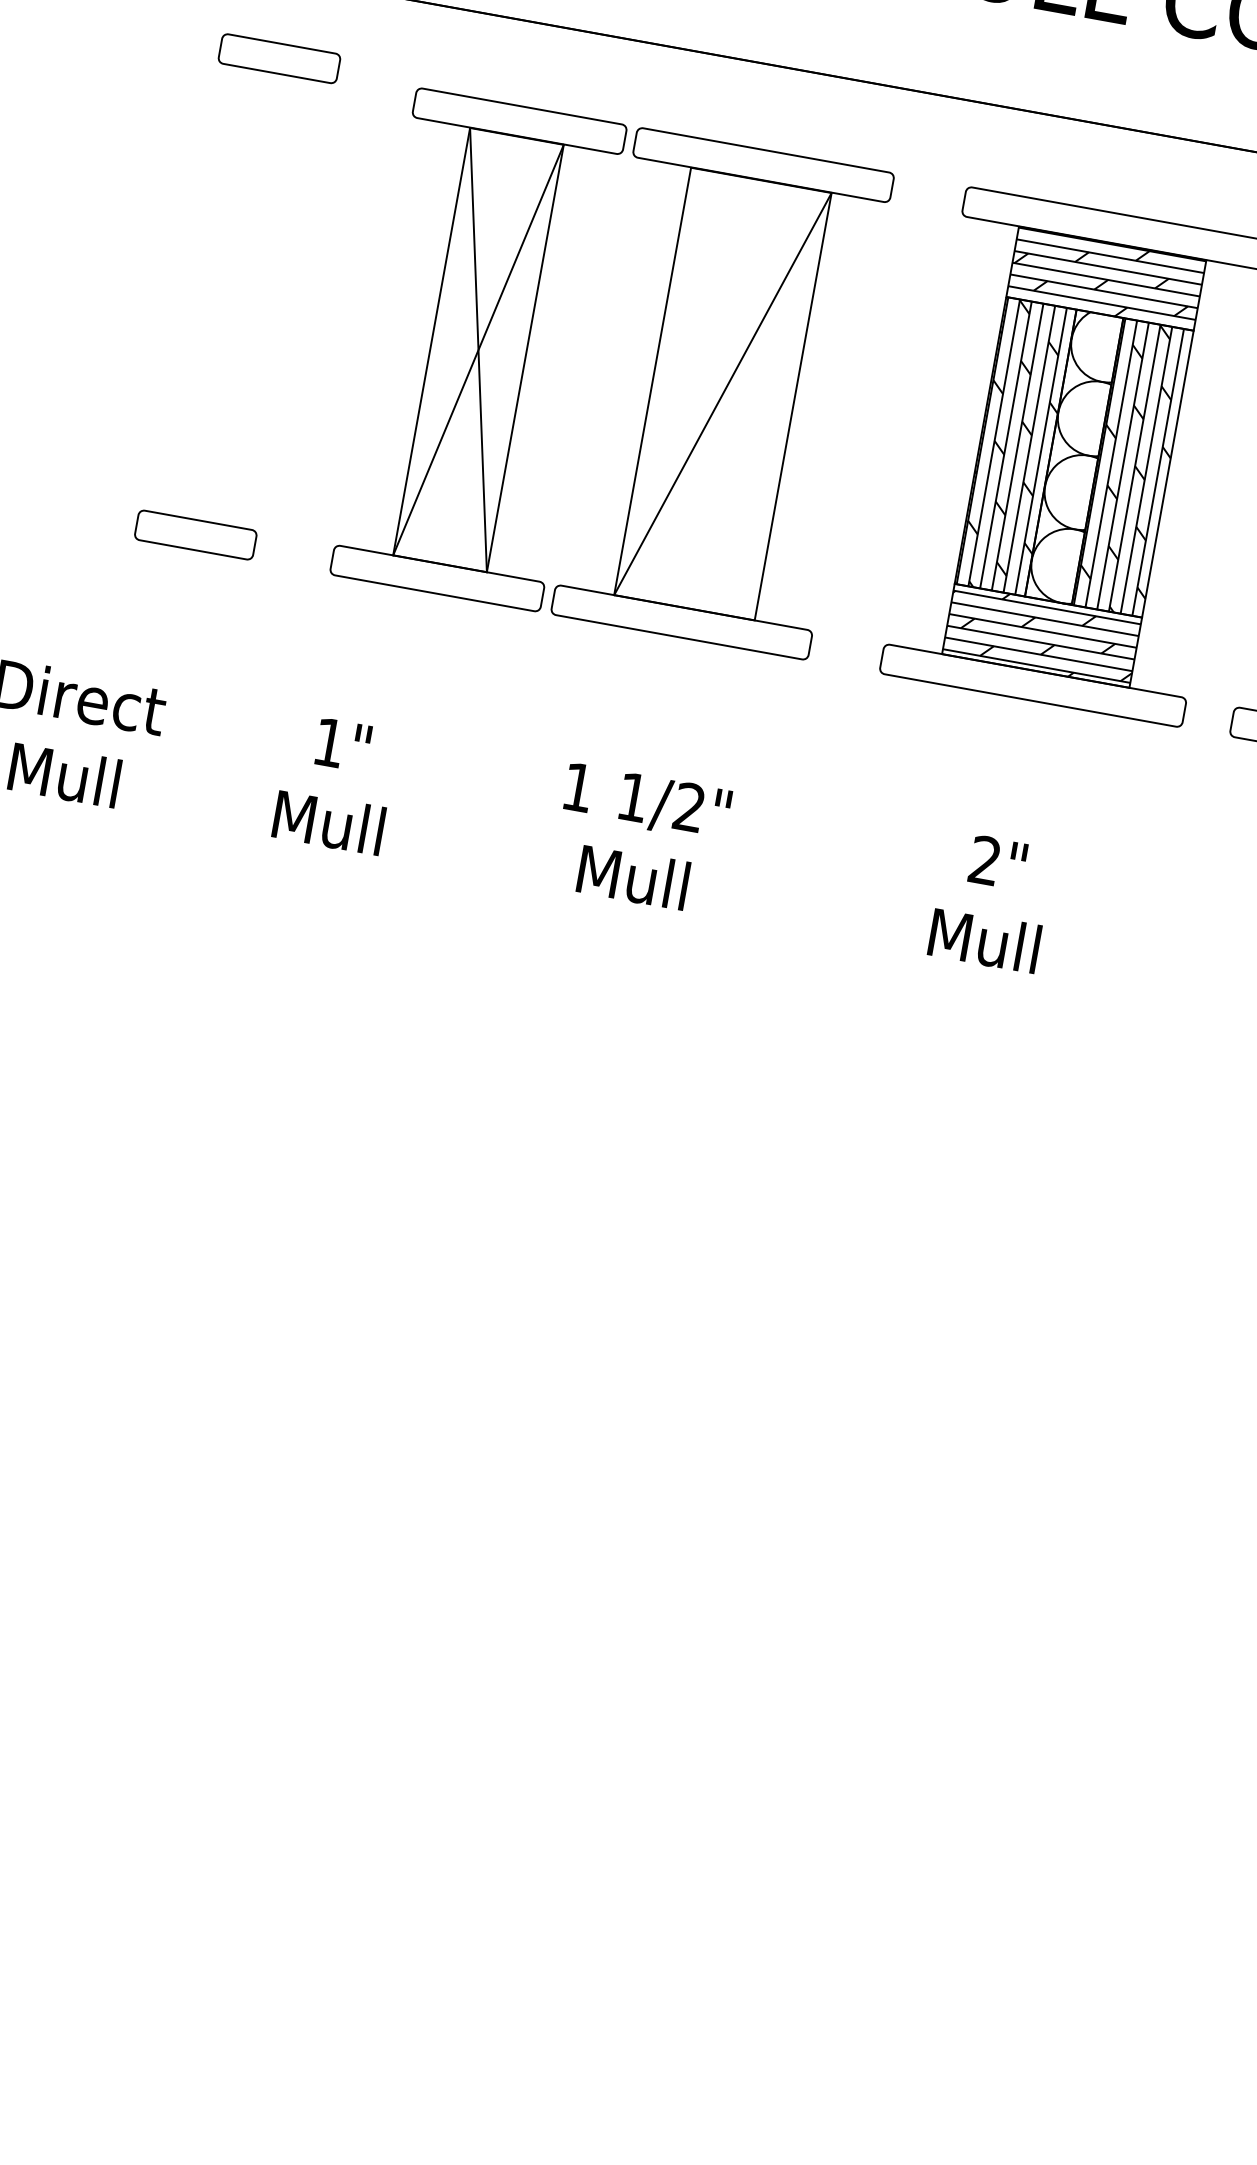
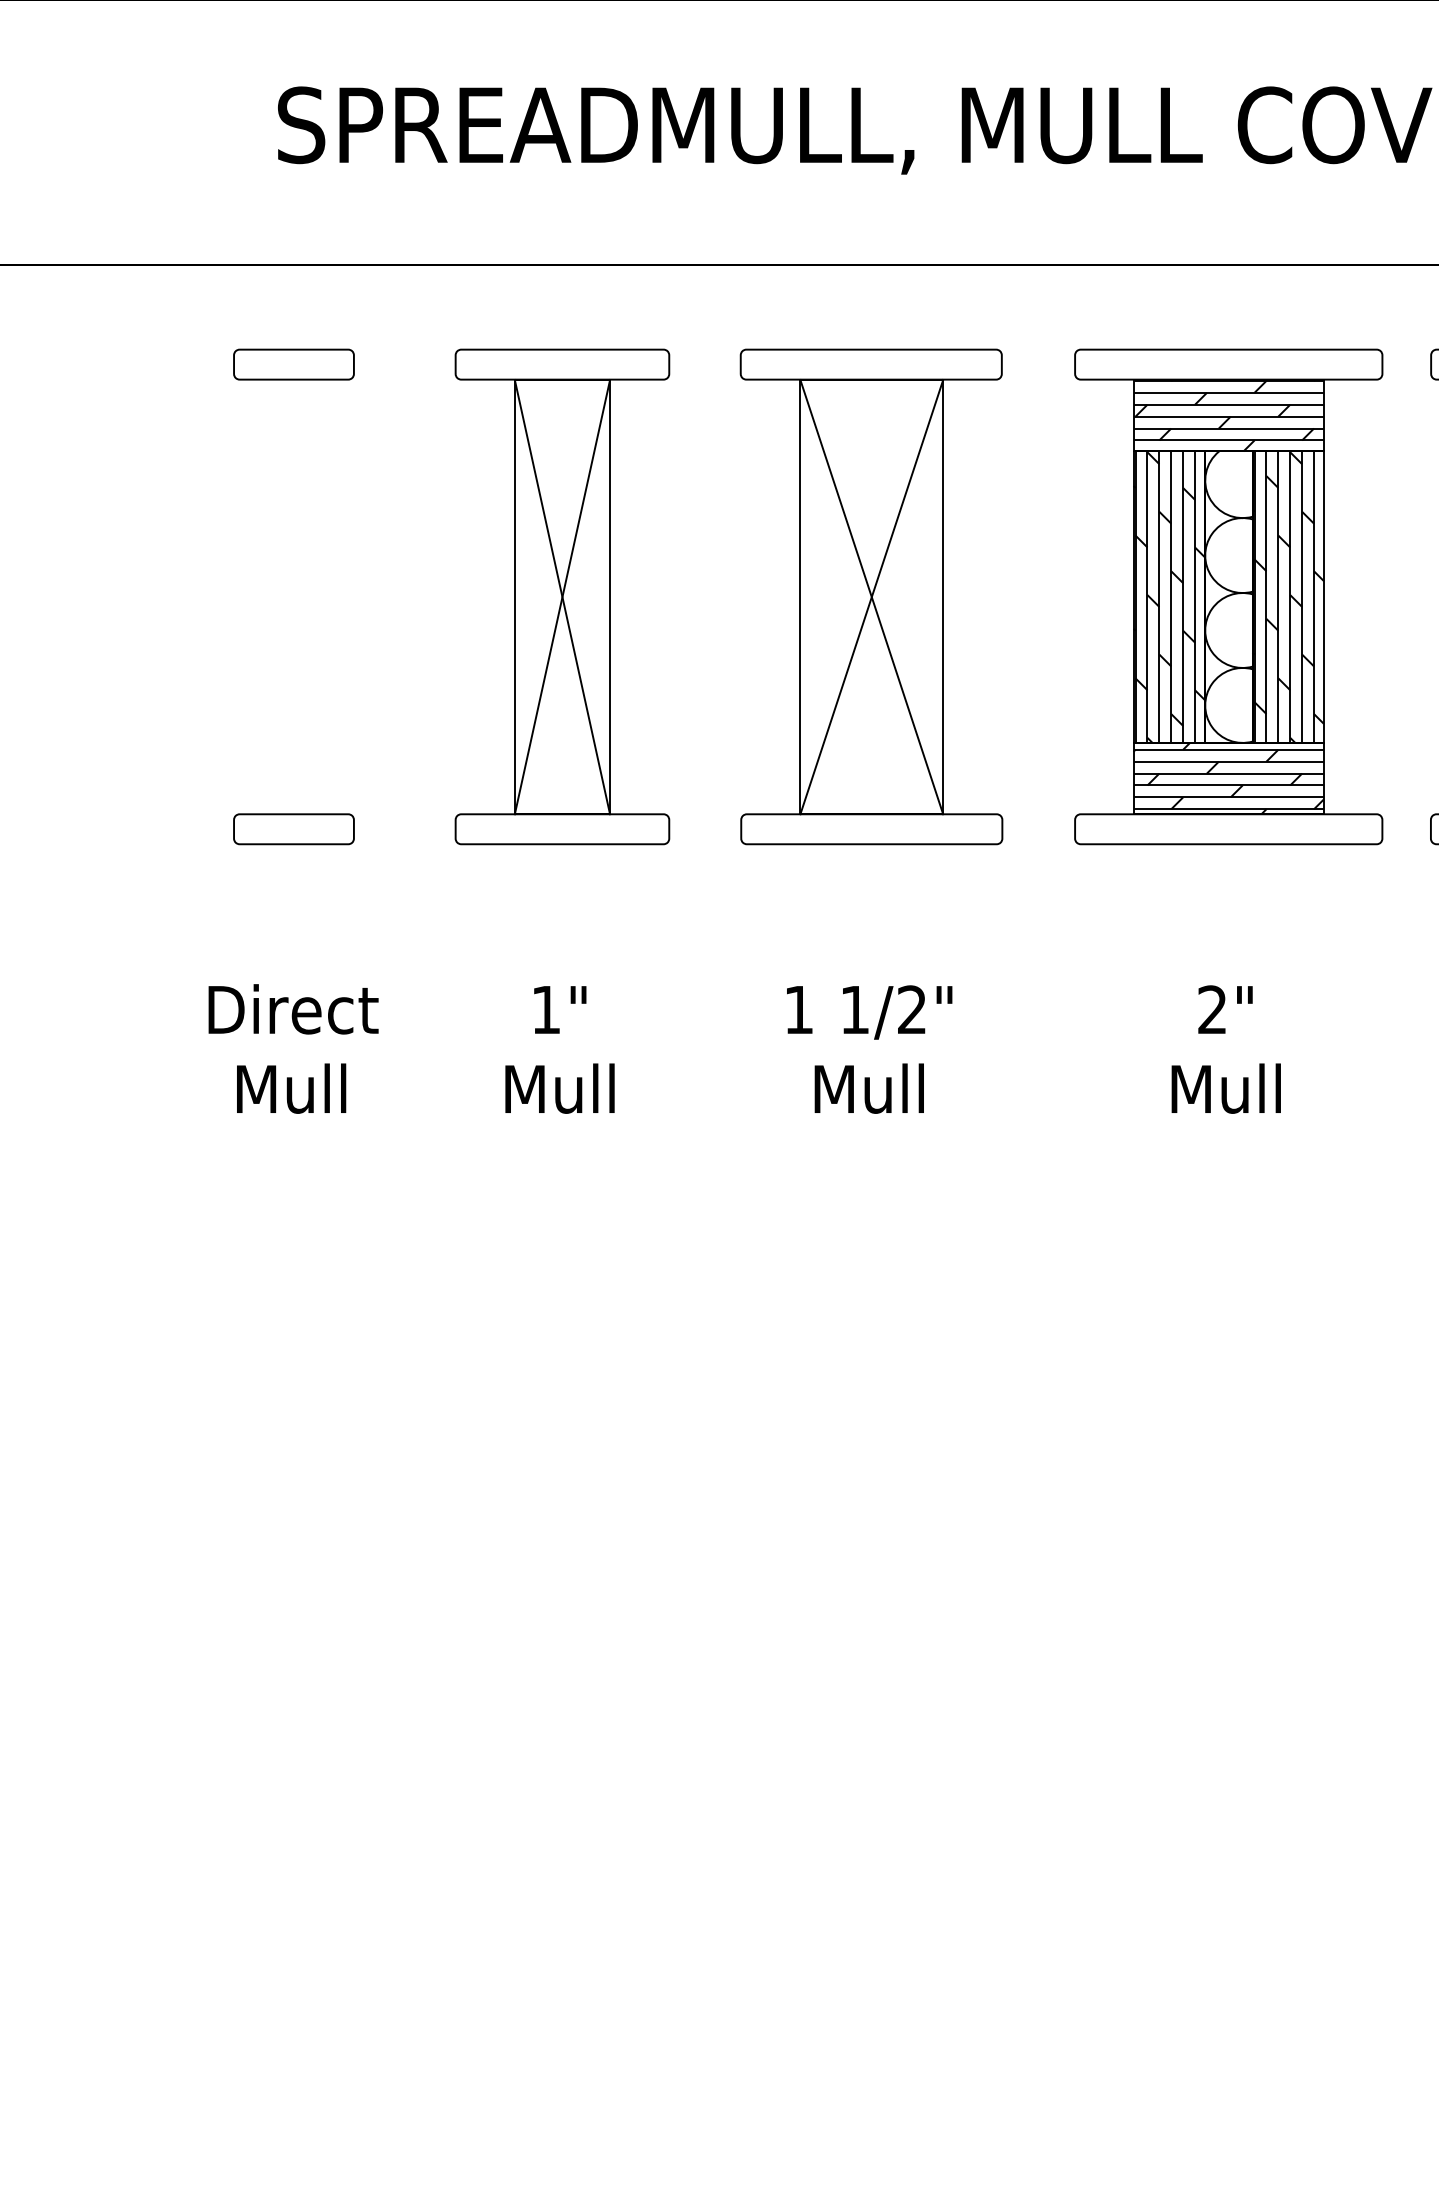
part: (279, 58) -> (293, 364), moved
part: (478, 349) -> (562, 596), moved
line: (722, 394) -> (871, 597), added
part: (195, 535) -> (293, 829), moved

